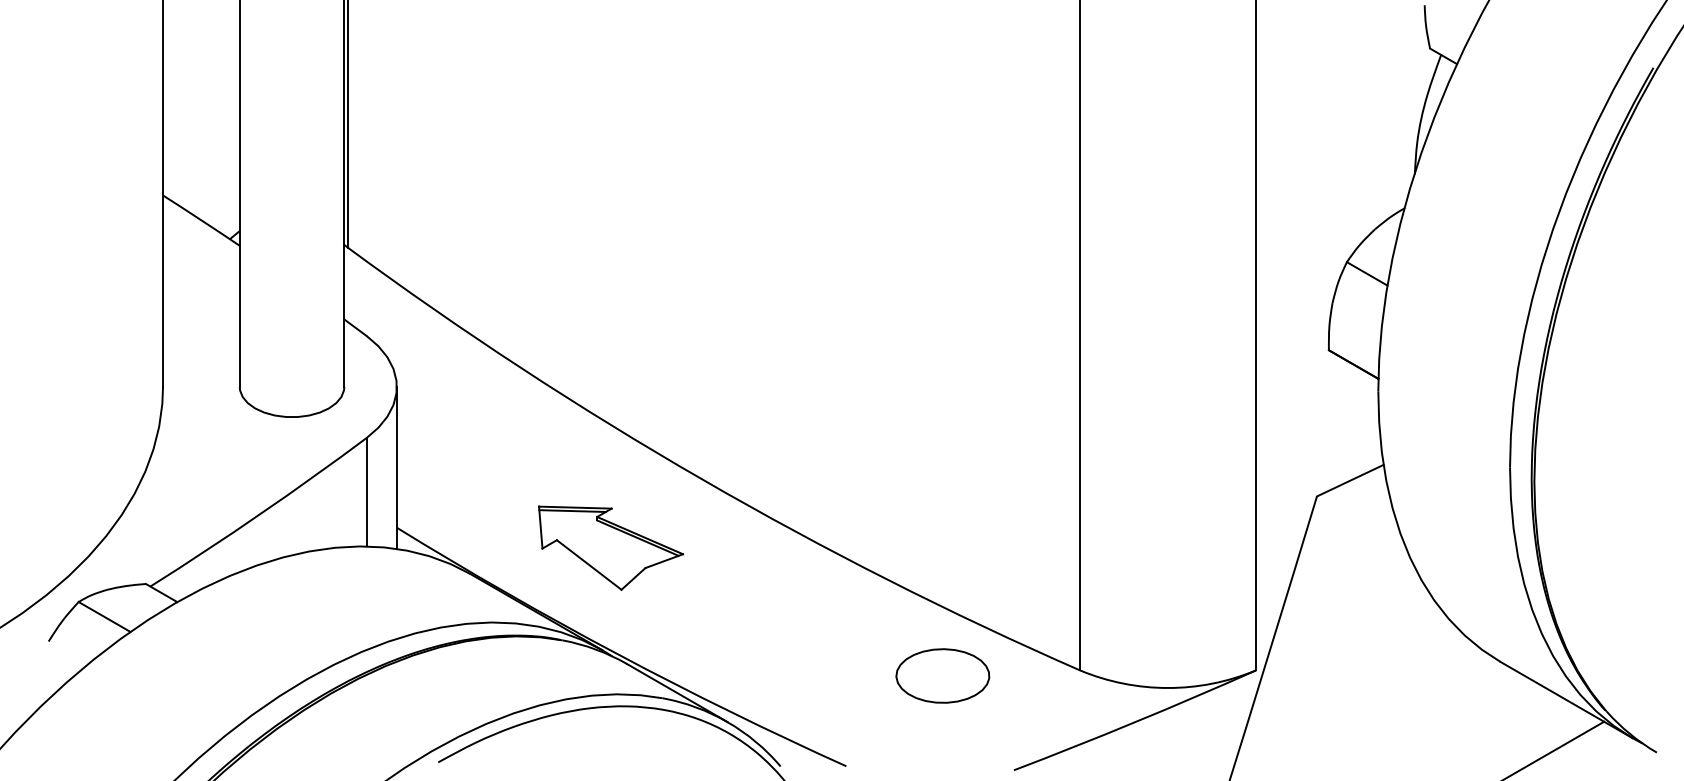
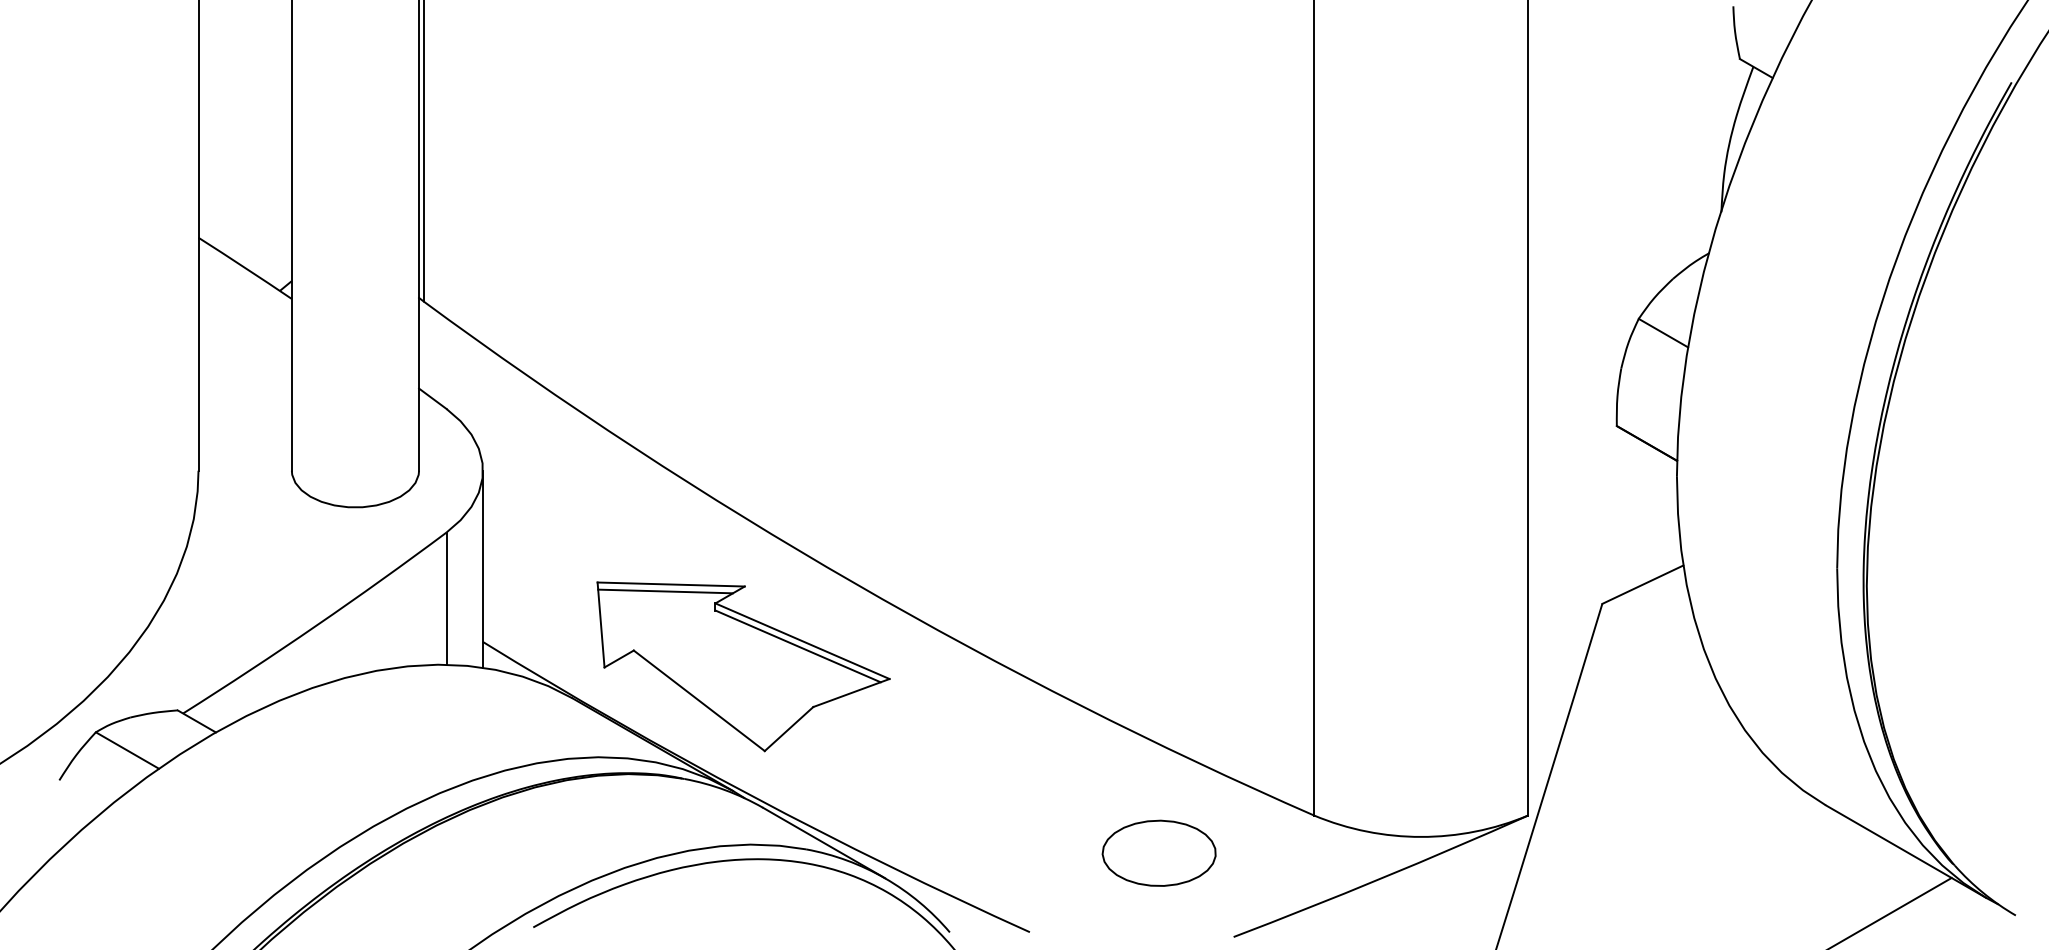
part: (611, 547) -> (743, 666), size x1.67
part: (942, 675) -> (1158, 852), moved

